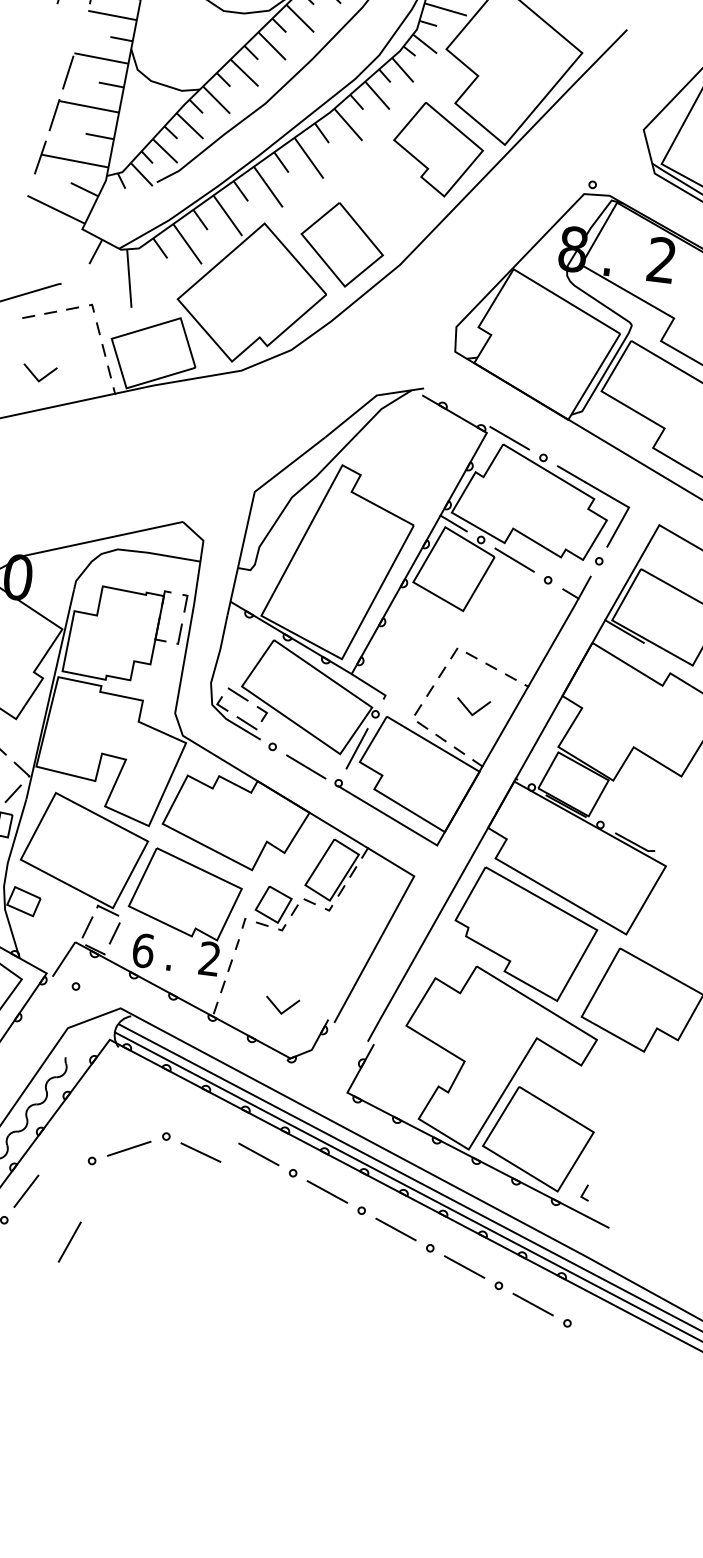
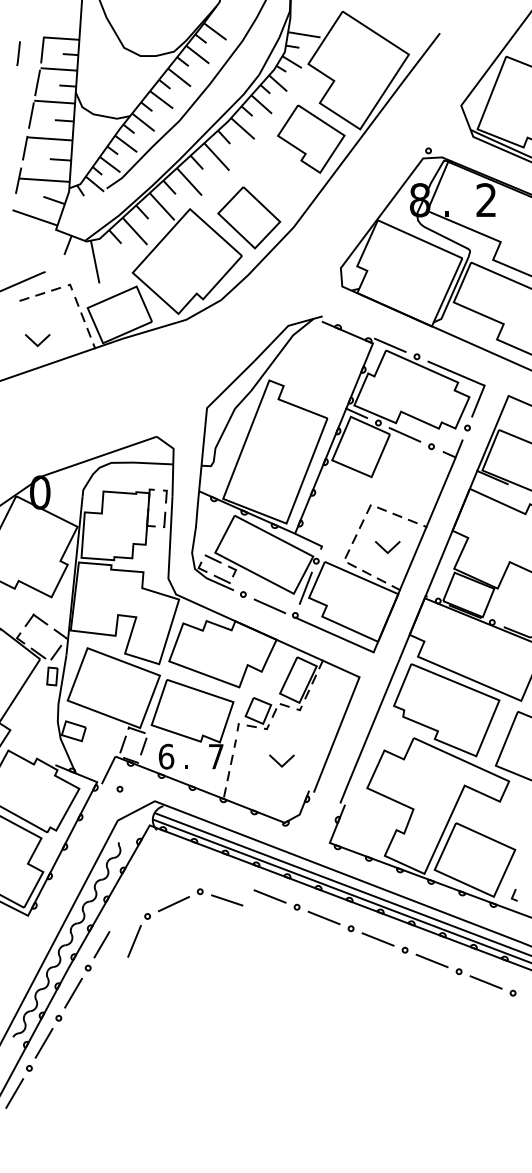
line: (81, 29) -> (37, 82), added
text: (208, 958) -> (215, 756), 2 -> 7
line: (279, 1009) -> (280, 763), moved
line: (69, 1242) -> (134, 941), moved

